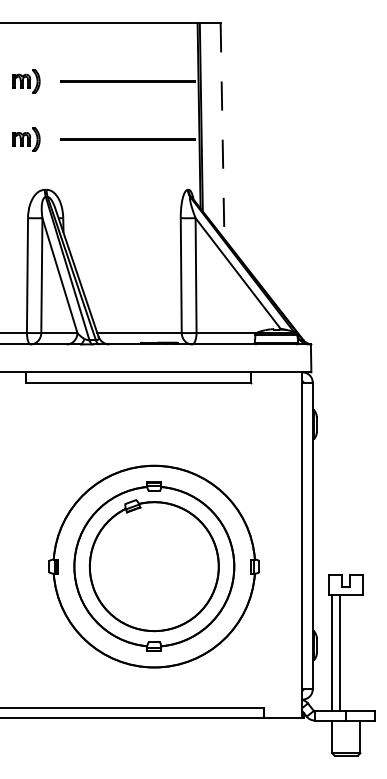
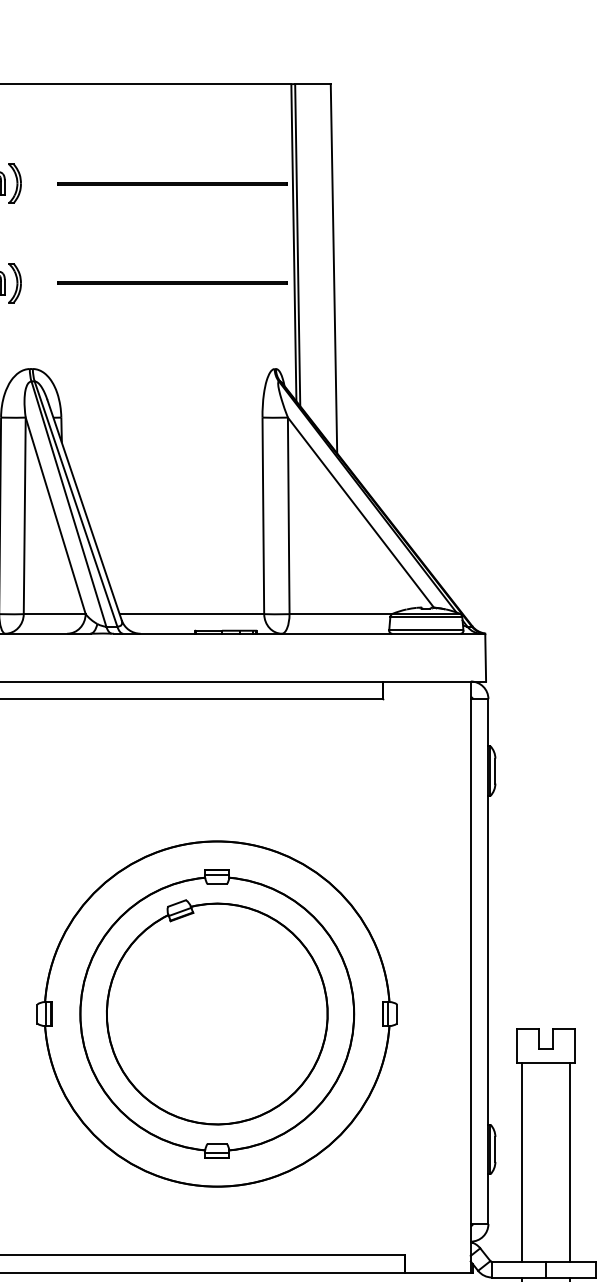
line: (222, 131) -> (333, 269), dashed -> solid
line: (340, 653) -> (570, 1162), moved

